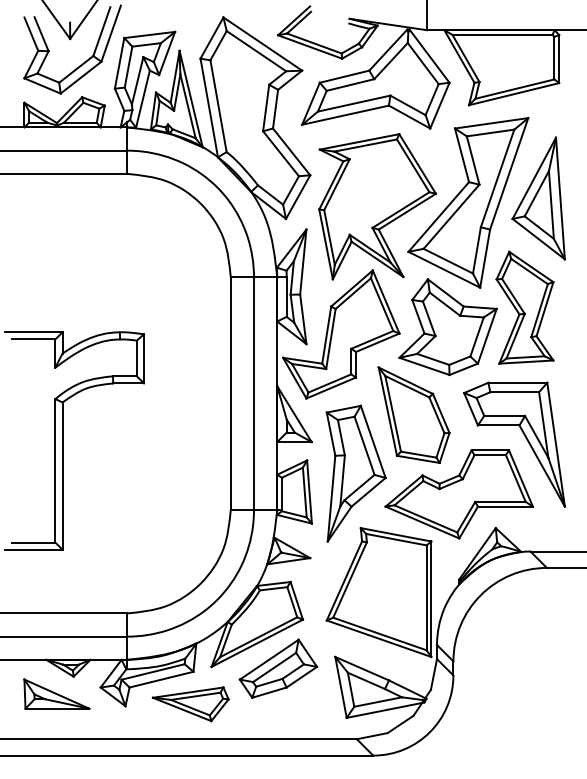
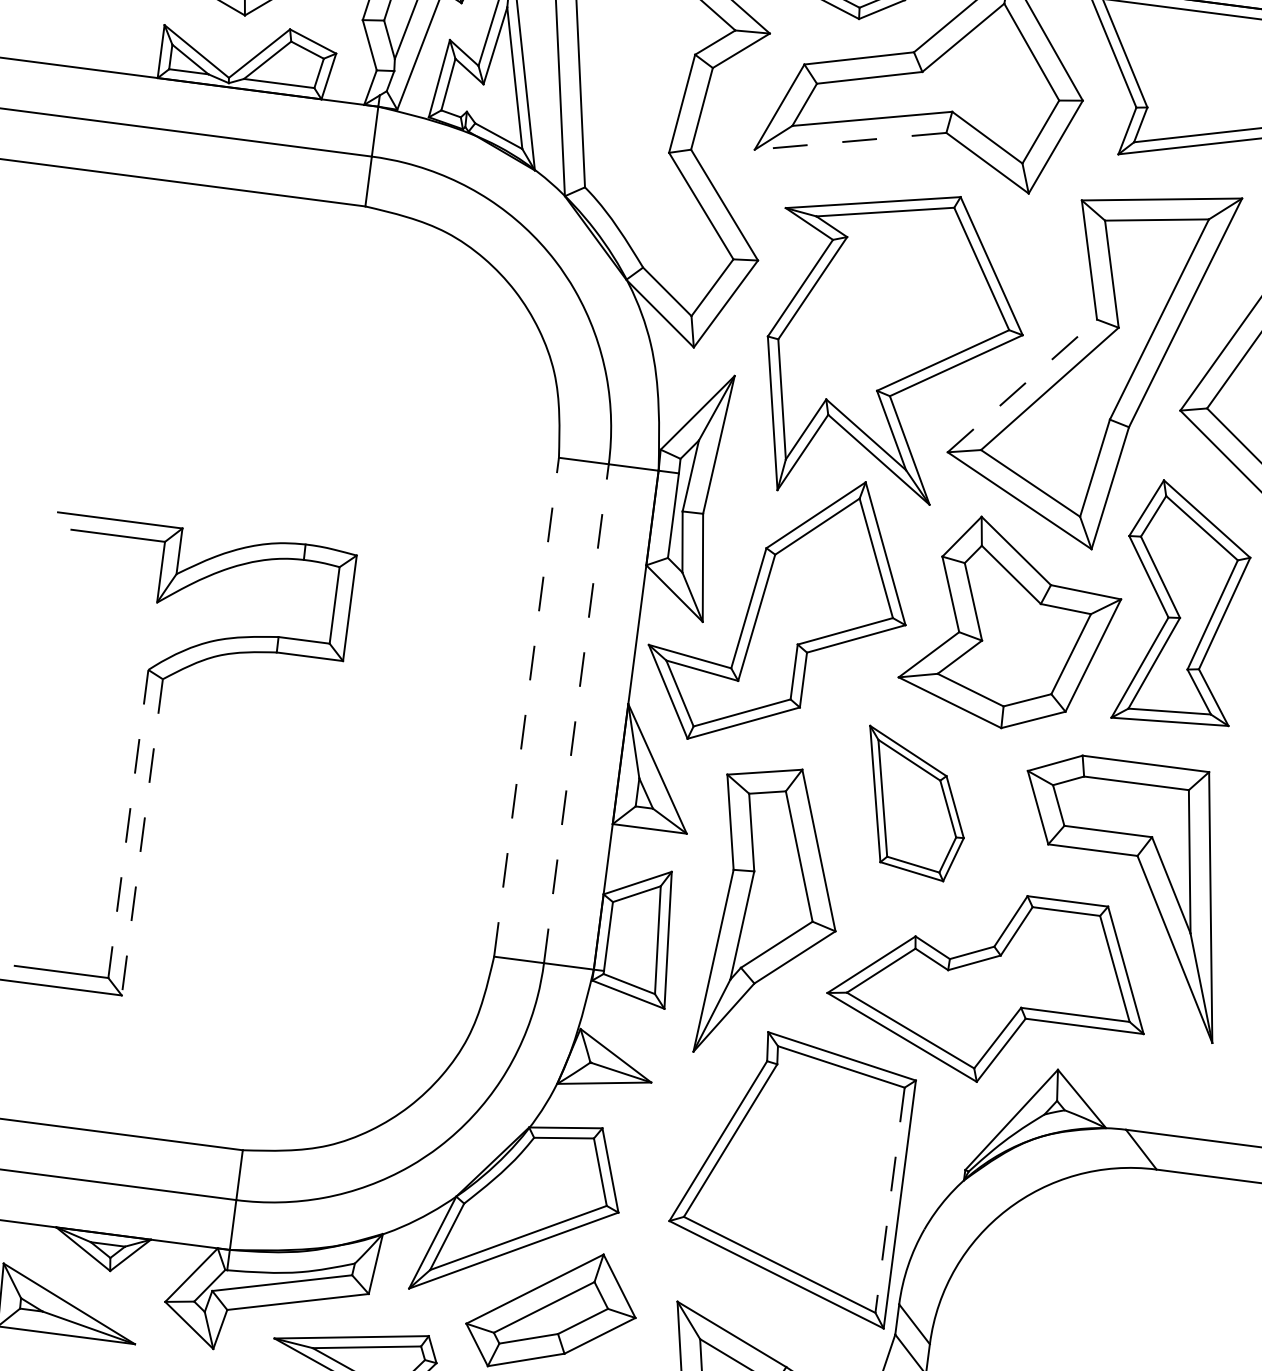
line: (345, 115) -> (850, 141), solid -> dashed
line: (439, 216) -> (1024, 385), solid -> dashed
line: (230, 393) -> (525, 706), solid -> dashed
line: (254, 393) -> (577, 713), solid -> dashed
part: (413, 414) -> (913, 802), size x0.7
line: (55, 470) -> (128, 823), solid -> dashed
line: (62, 476) -> (142, 838), solid -> dashed
line: (426, 598) -> (889, 1201), solid -> dashed

